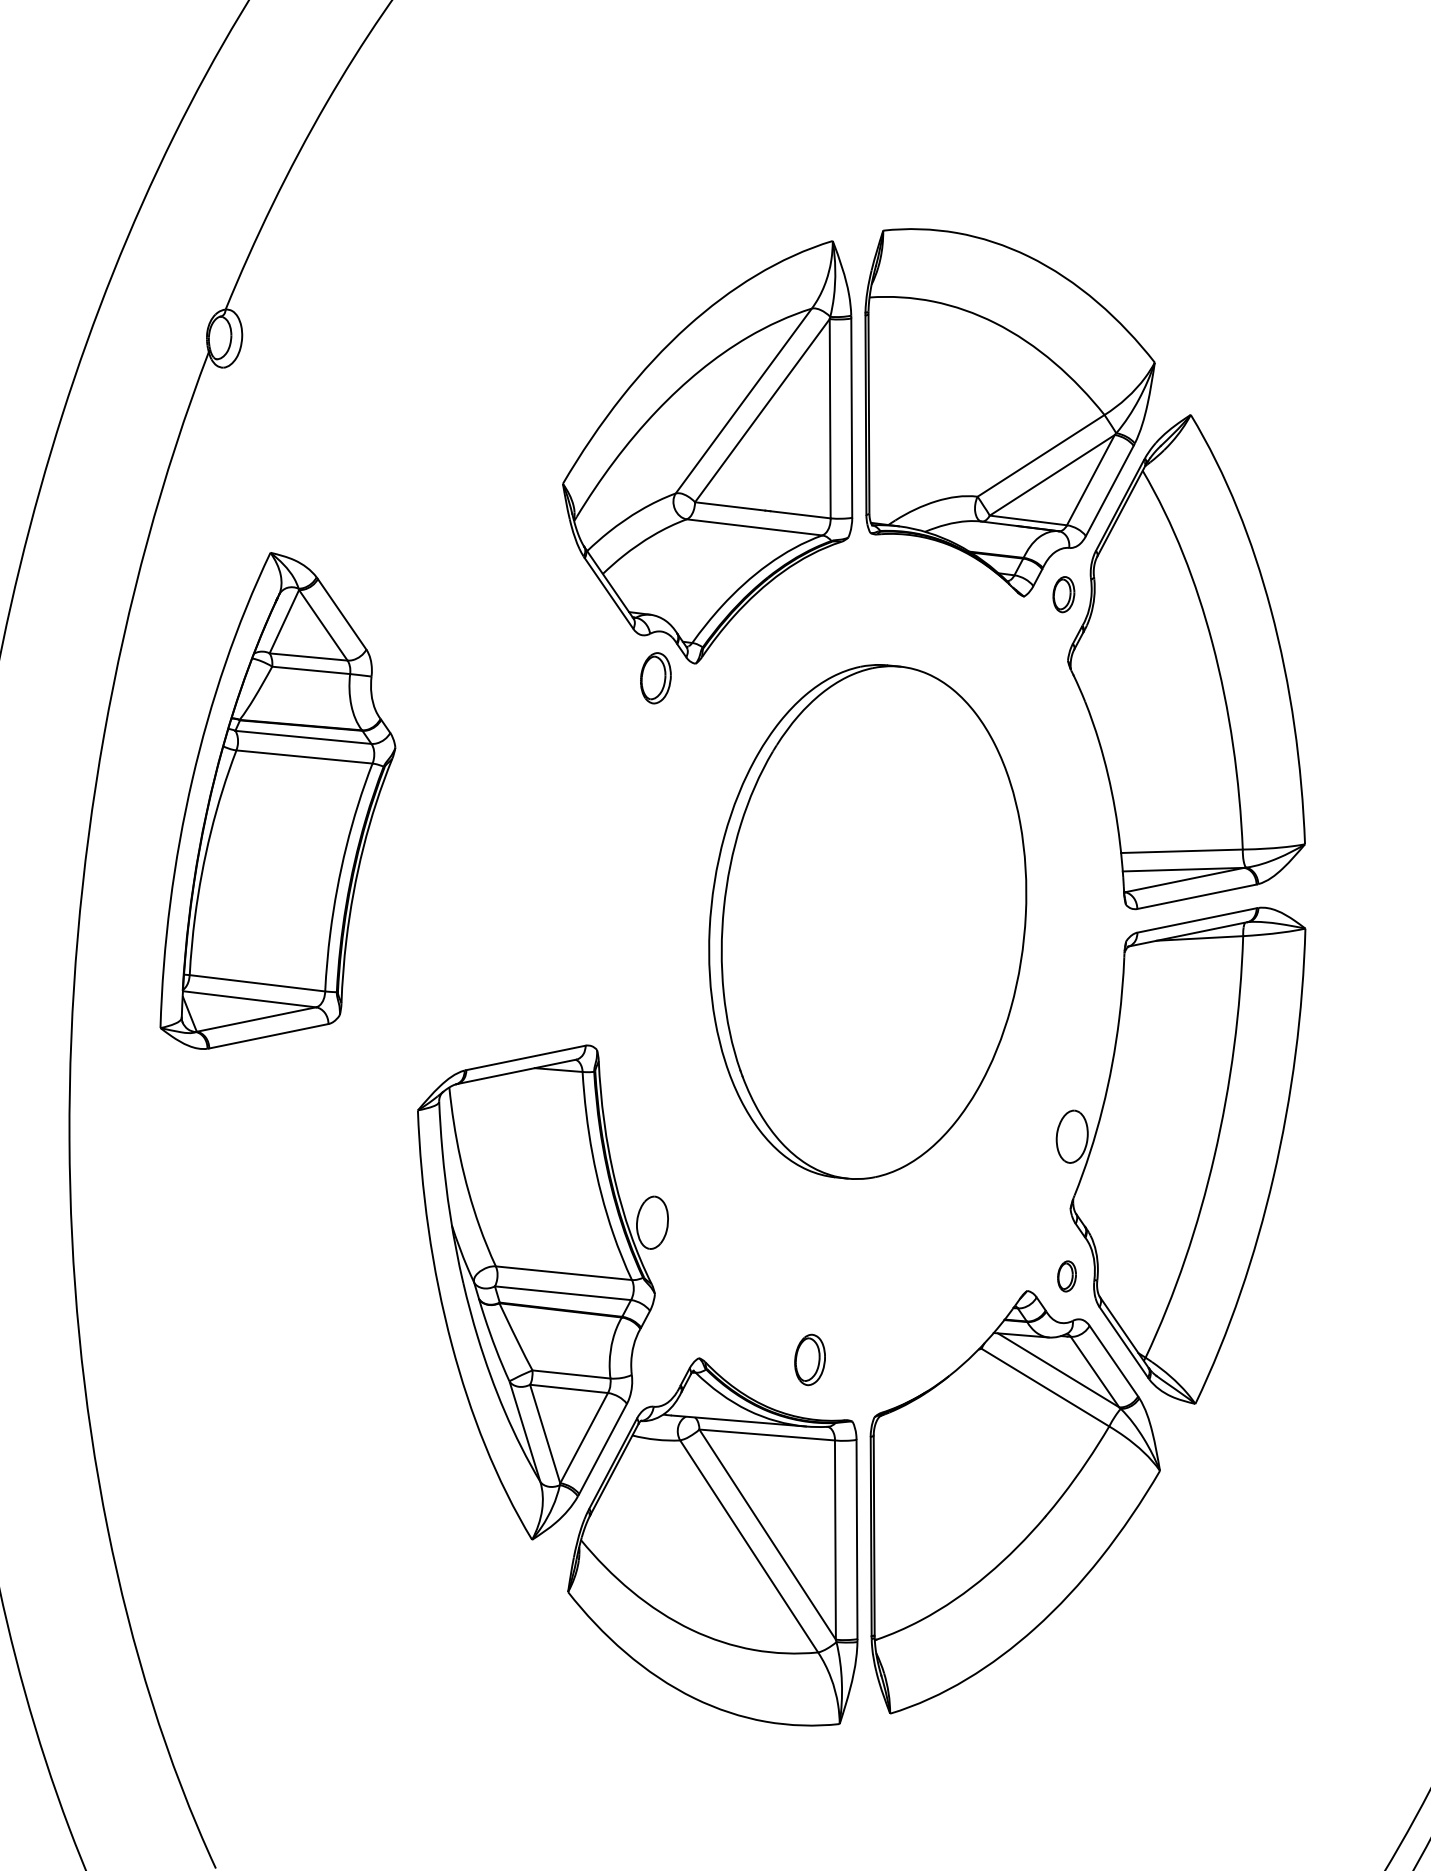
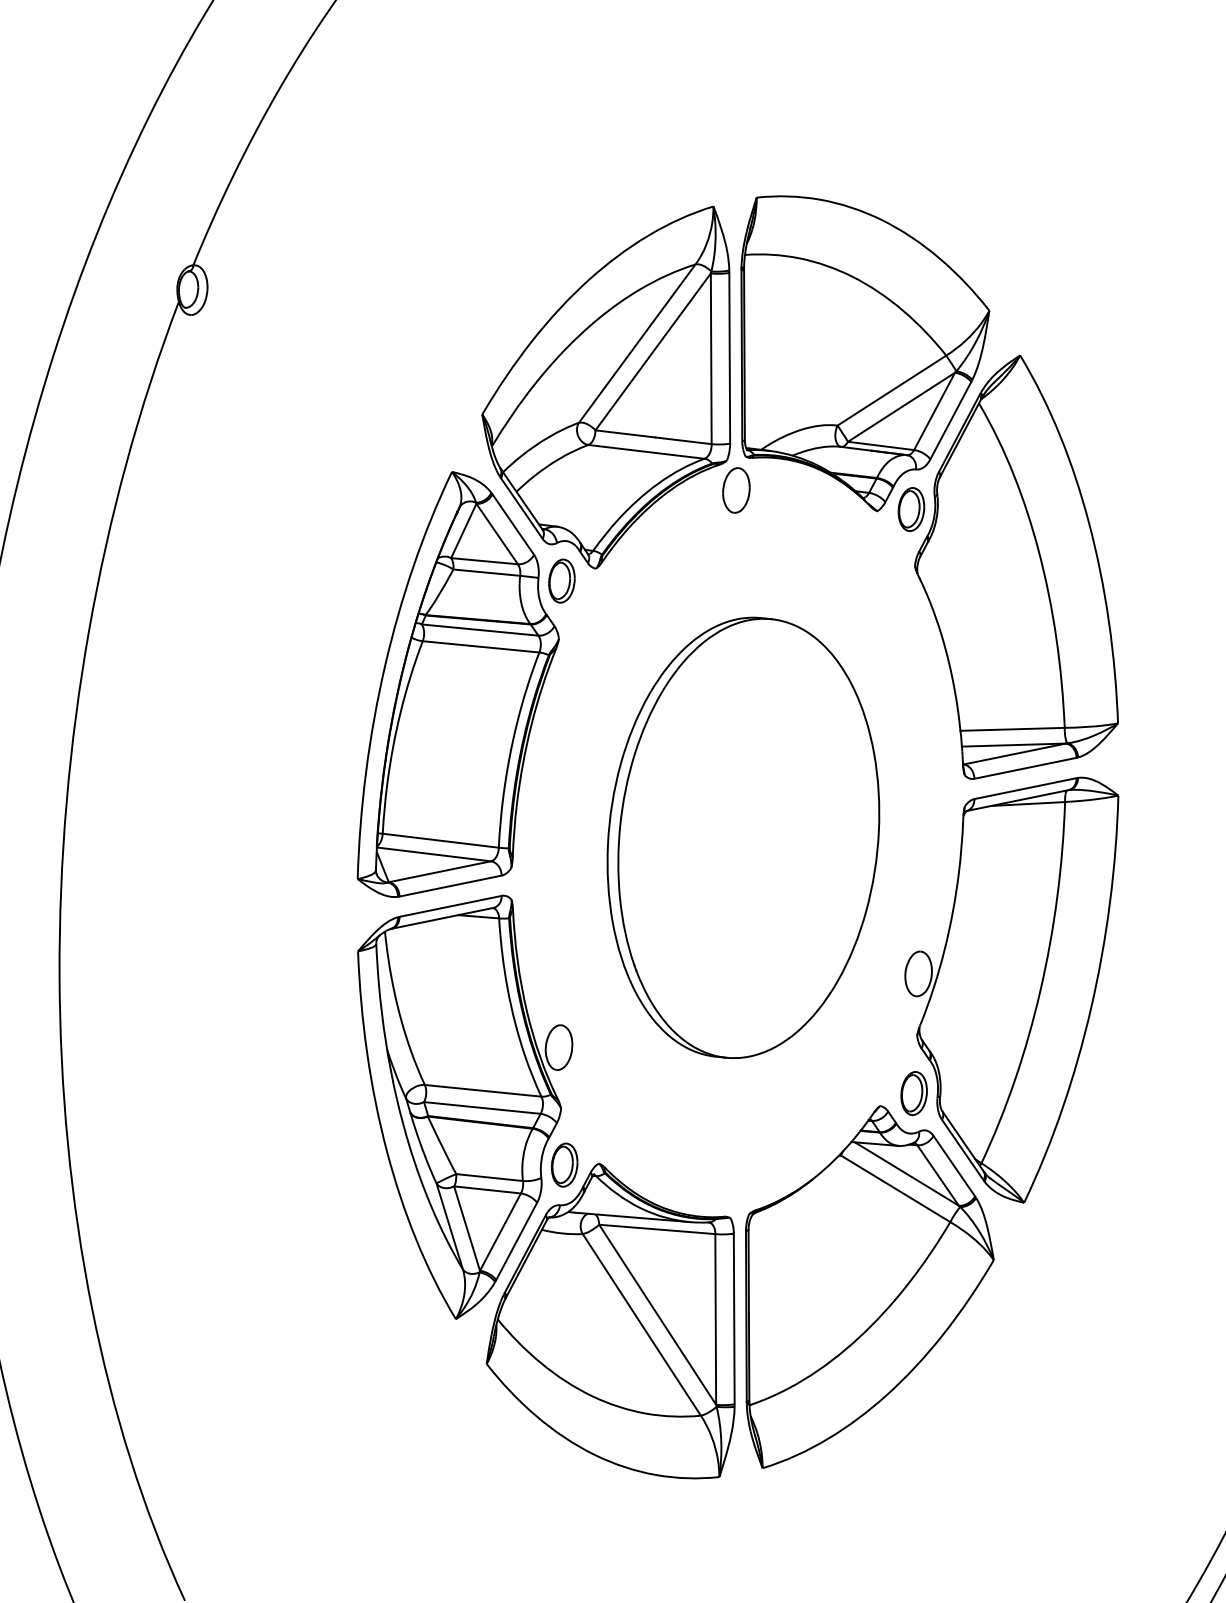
part: (859, 572) -> (736, 490), added
part: (1063, 594) -> (911, 509), size x1.43
part: (277, 800) -> (457, 684), moved
part: (867, 921) -> (743, 837), moved
part: (1066, 1276) -> (913, 1093), size x1.67
part: (809, 1359) -> (564, 1164), moved

